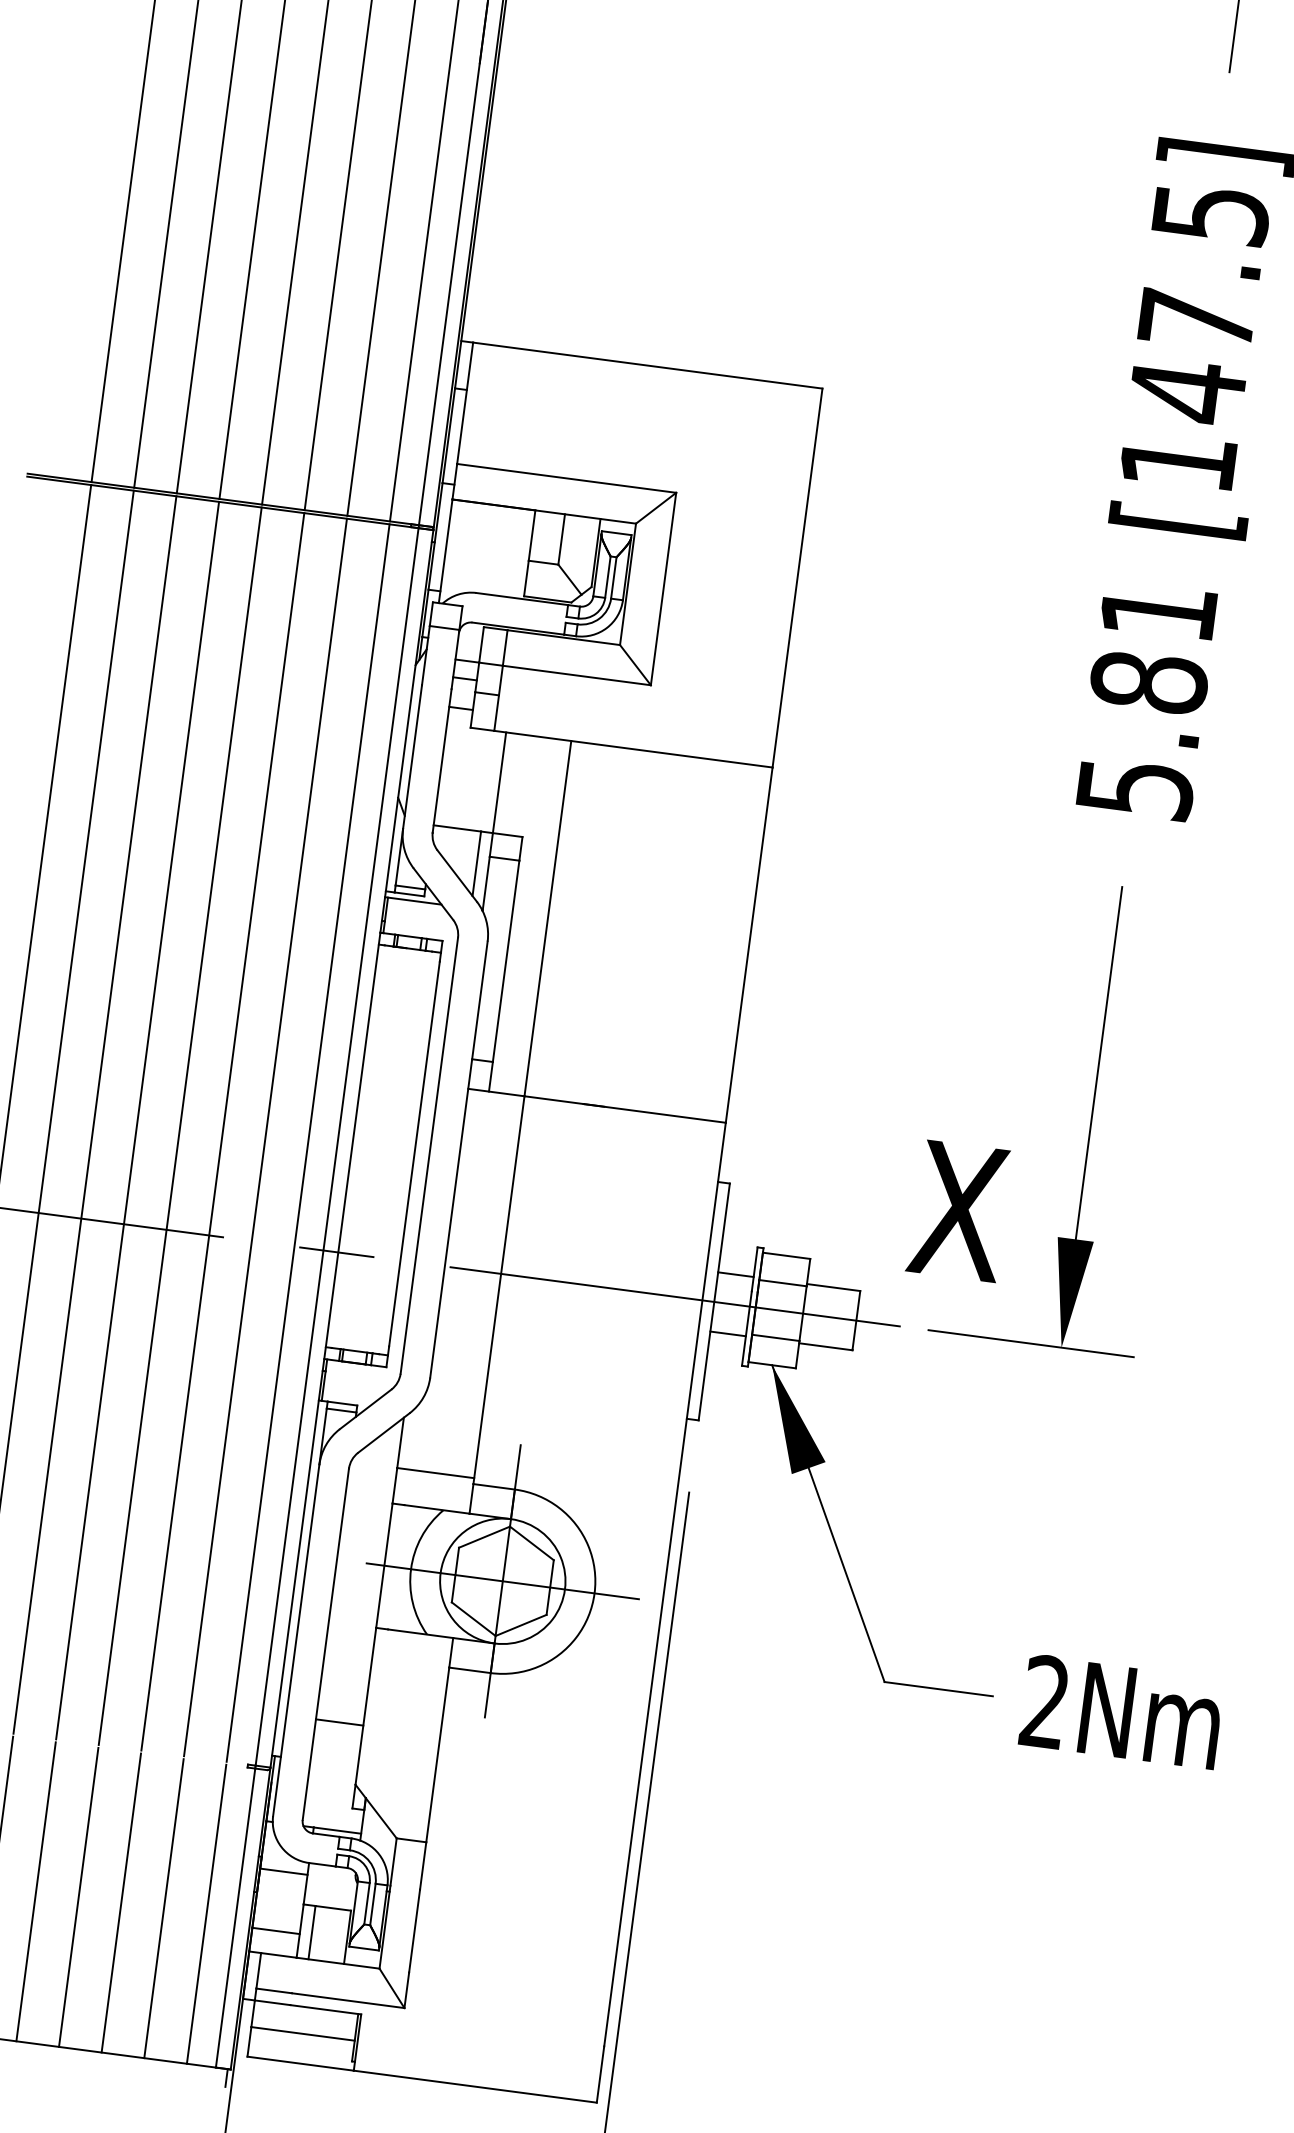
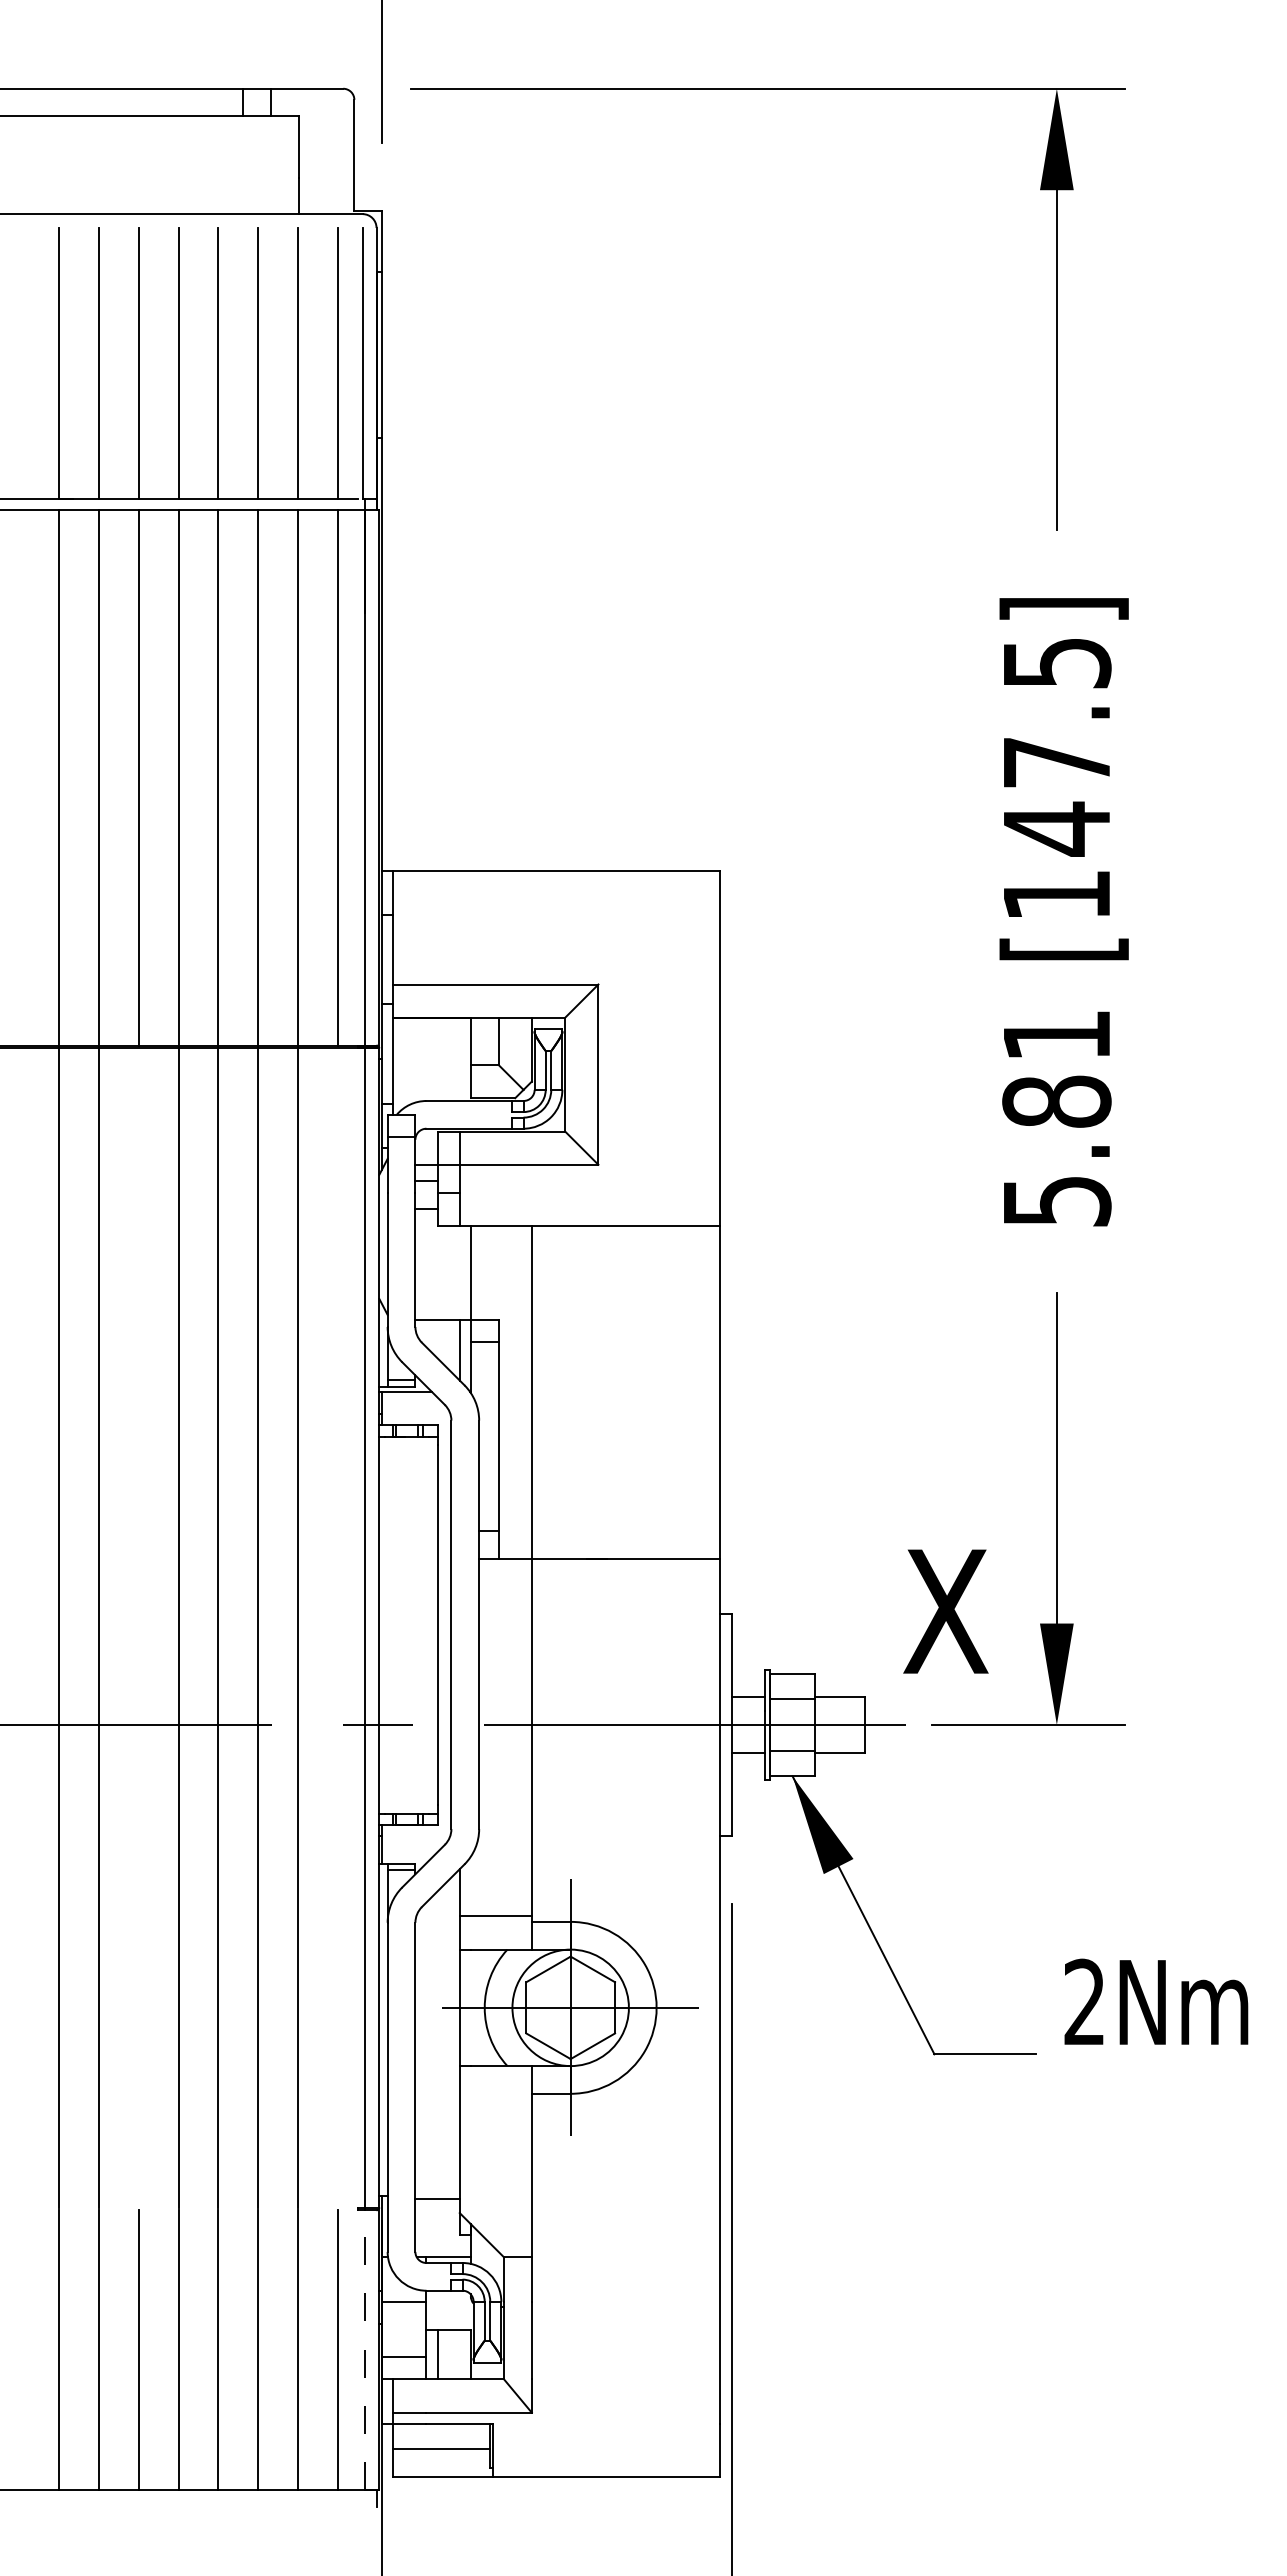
line: (94, 1114) -> (138, 1627), removed
line: (308, 1142) -> (338, 1627), removed
text: (1121, 1711) -> (1156, 2001), moved
line: (339, 1722) -> (437, 2198), moved
line: (235, 1917) -> (365, 2349), solid -> dashed

